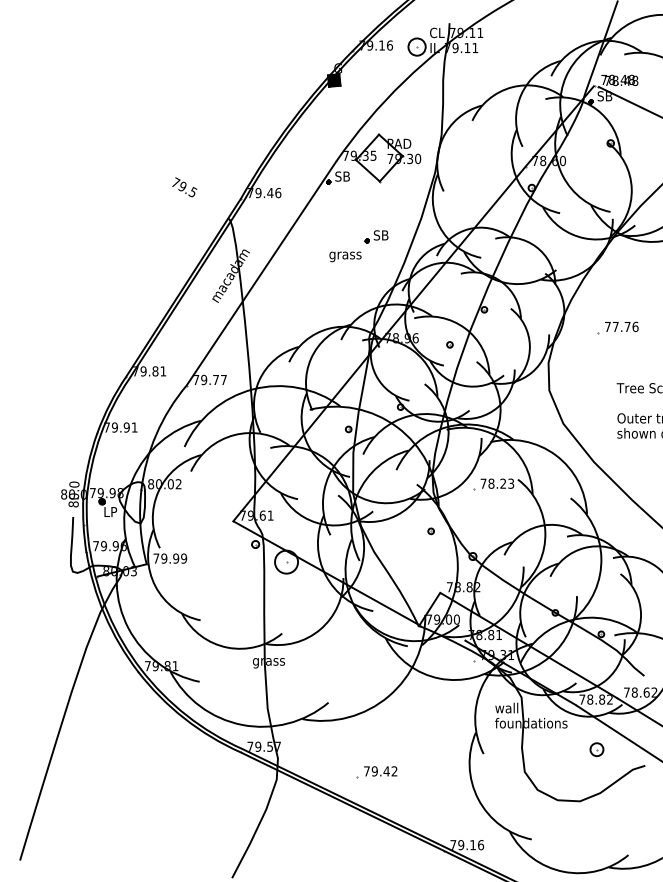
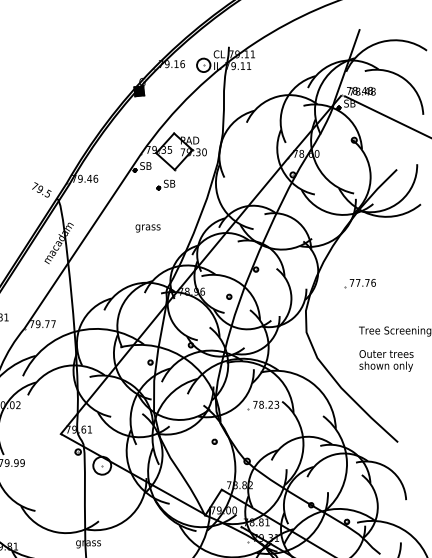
text: (184, 187) -> (41, 190), moved
part: (376, 236) -> (165, 184), moved

